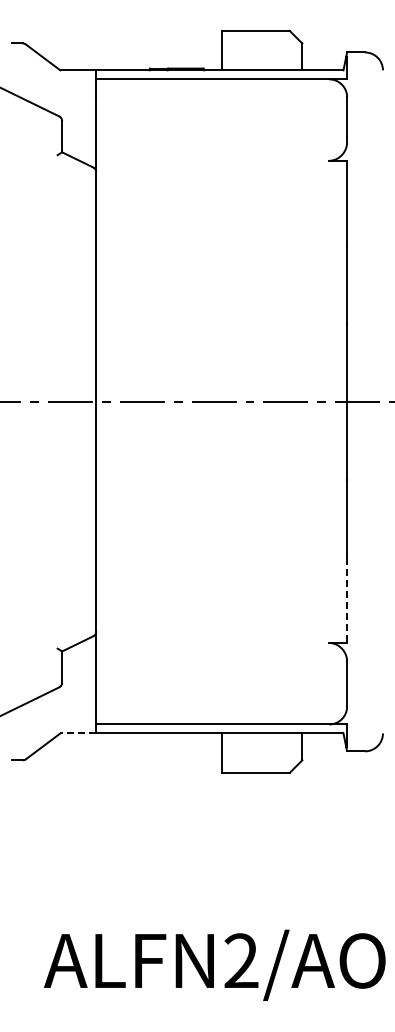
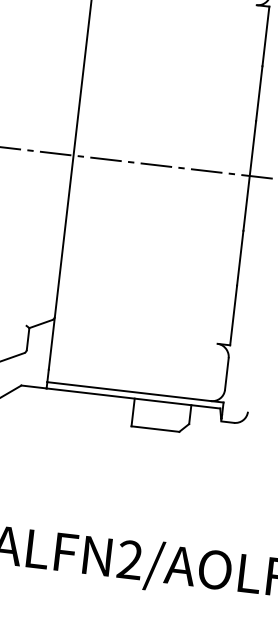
line: (347, 601) -> (233, 316), dashed -> solid
line: (78, 733) -> (34, 387), dashed -> solid

